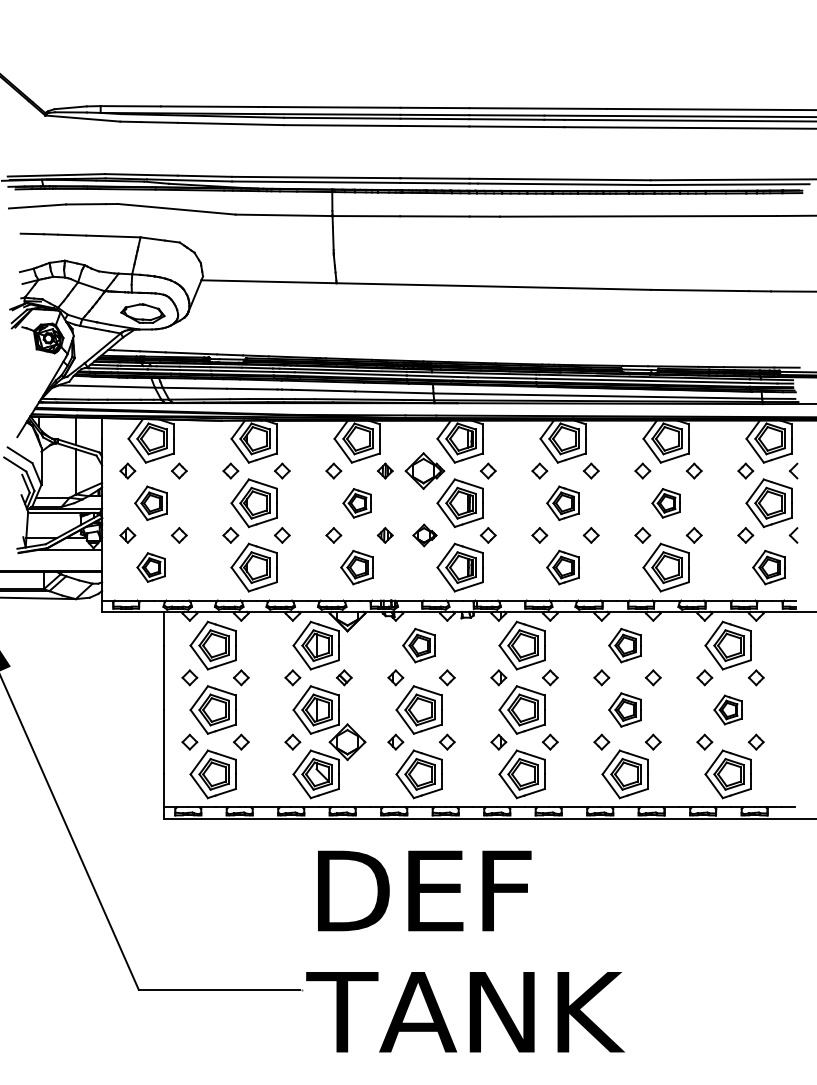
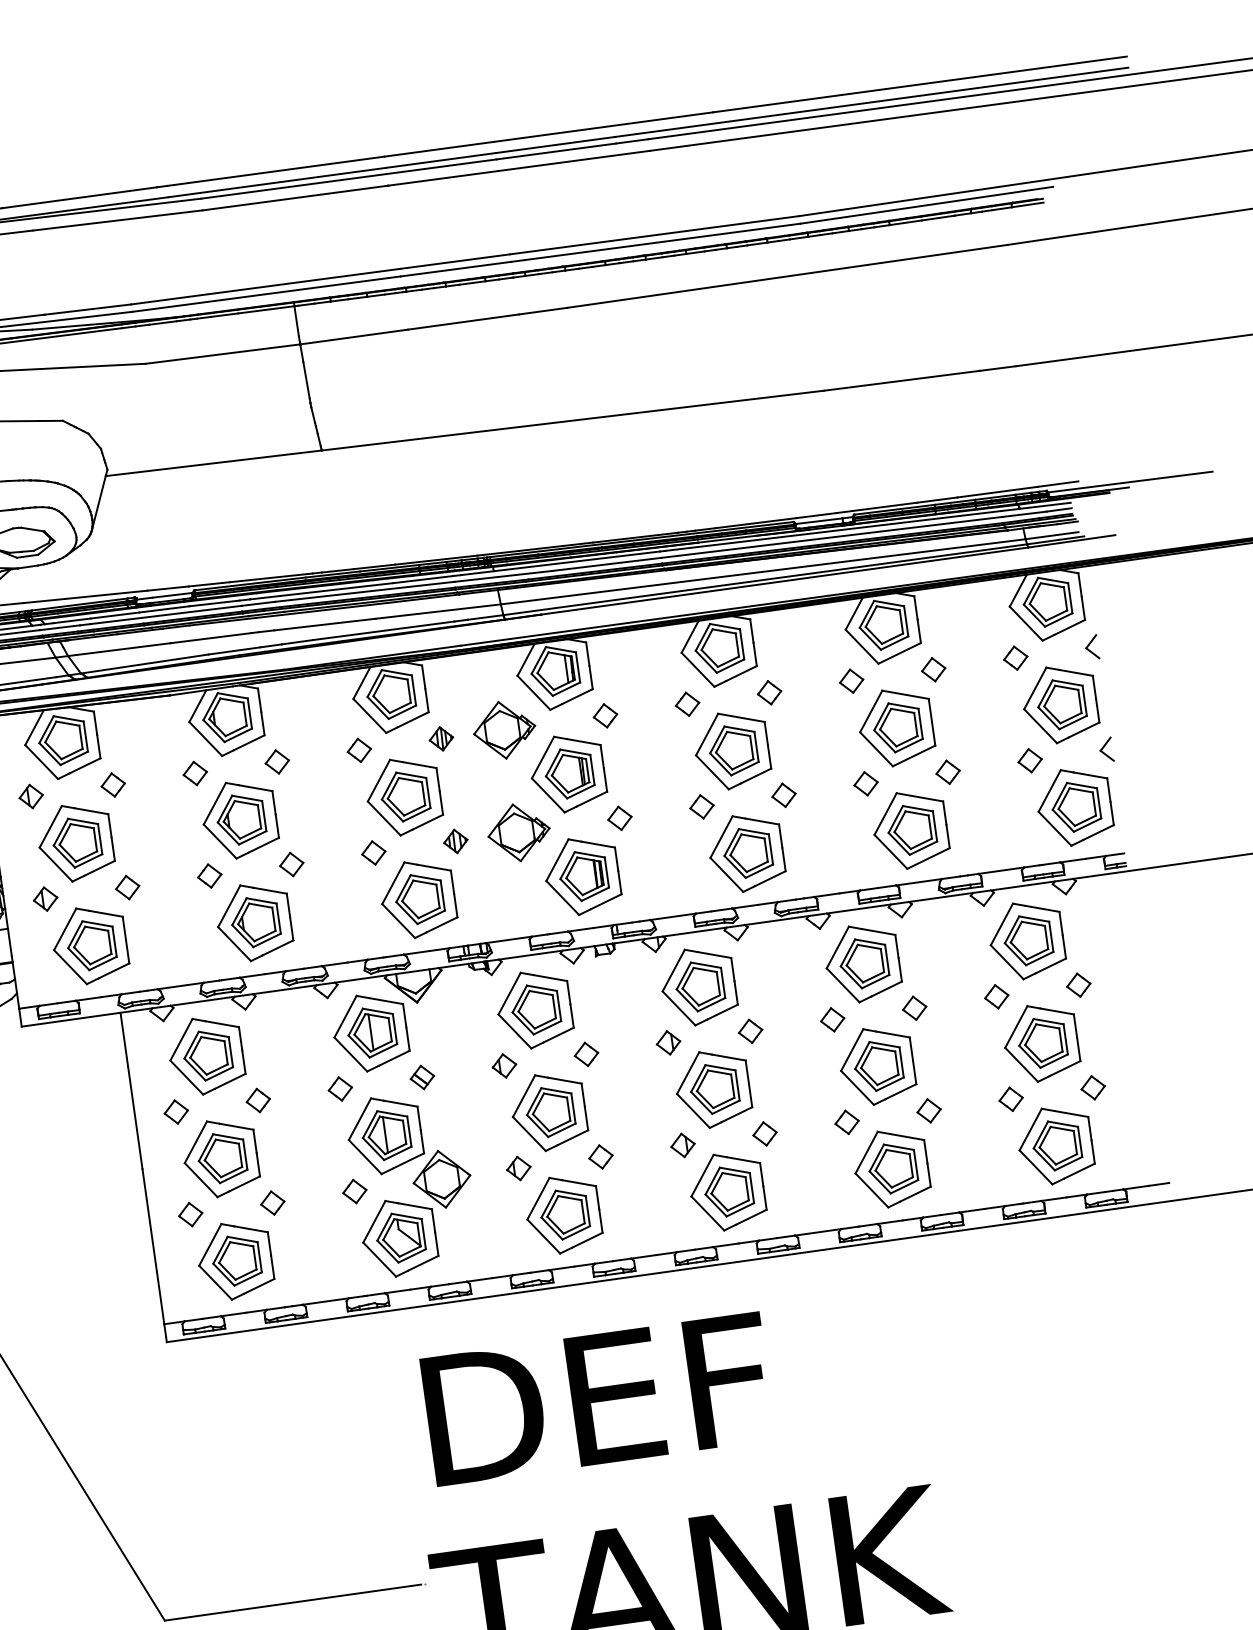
part: (150, 503) -> (74, 843), size x1.43
part: (356, 503) -> (402, 797), size x1.67
part: (562, 503) -> (730, 750), size x1.43
part: (665, 503) -> (895, 727), size x1.67
part: (424, 535) -> (518, 832), size x1.67
part: (150, 567) -> (88, 945), size x1.67
part: (356, 567) -> (417, 898), size x1.43
part: (562, 567) -> (745, 852), size x1.43
part: (768, 567) -> (1073, 806), size x1.43
part: (418, 645) -> (533, 1009), size x1.43
part: (624, 645) -> (861, 963), size x1.43
part: (624, 709) -> (875, 1065), size x1.43
part: (727, 709) -> (1039, 1042), size x1.67

